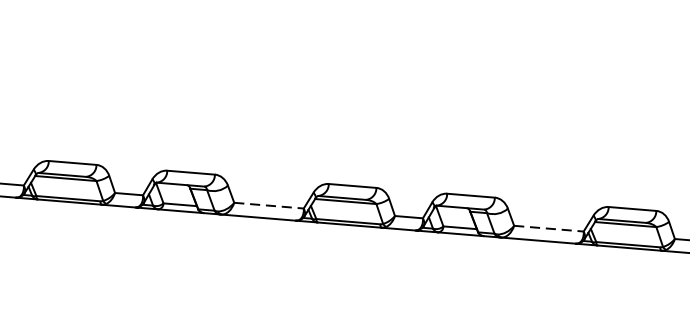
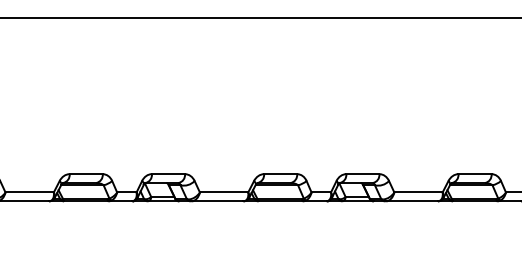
line: (269, 205) -> (224, 192), dashed -> solid
line: (548, 228) -> (418, 192), dashed -> solid

